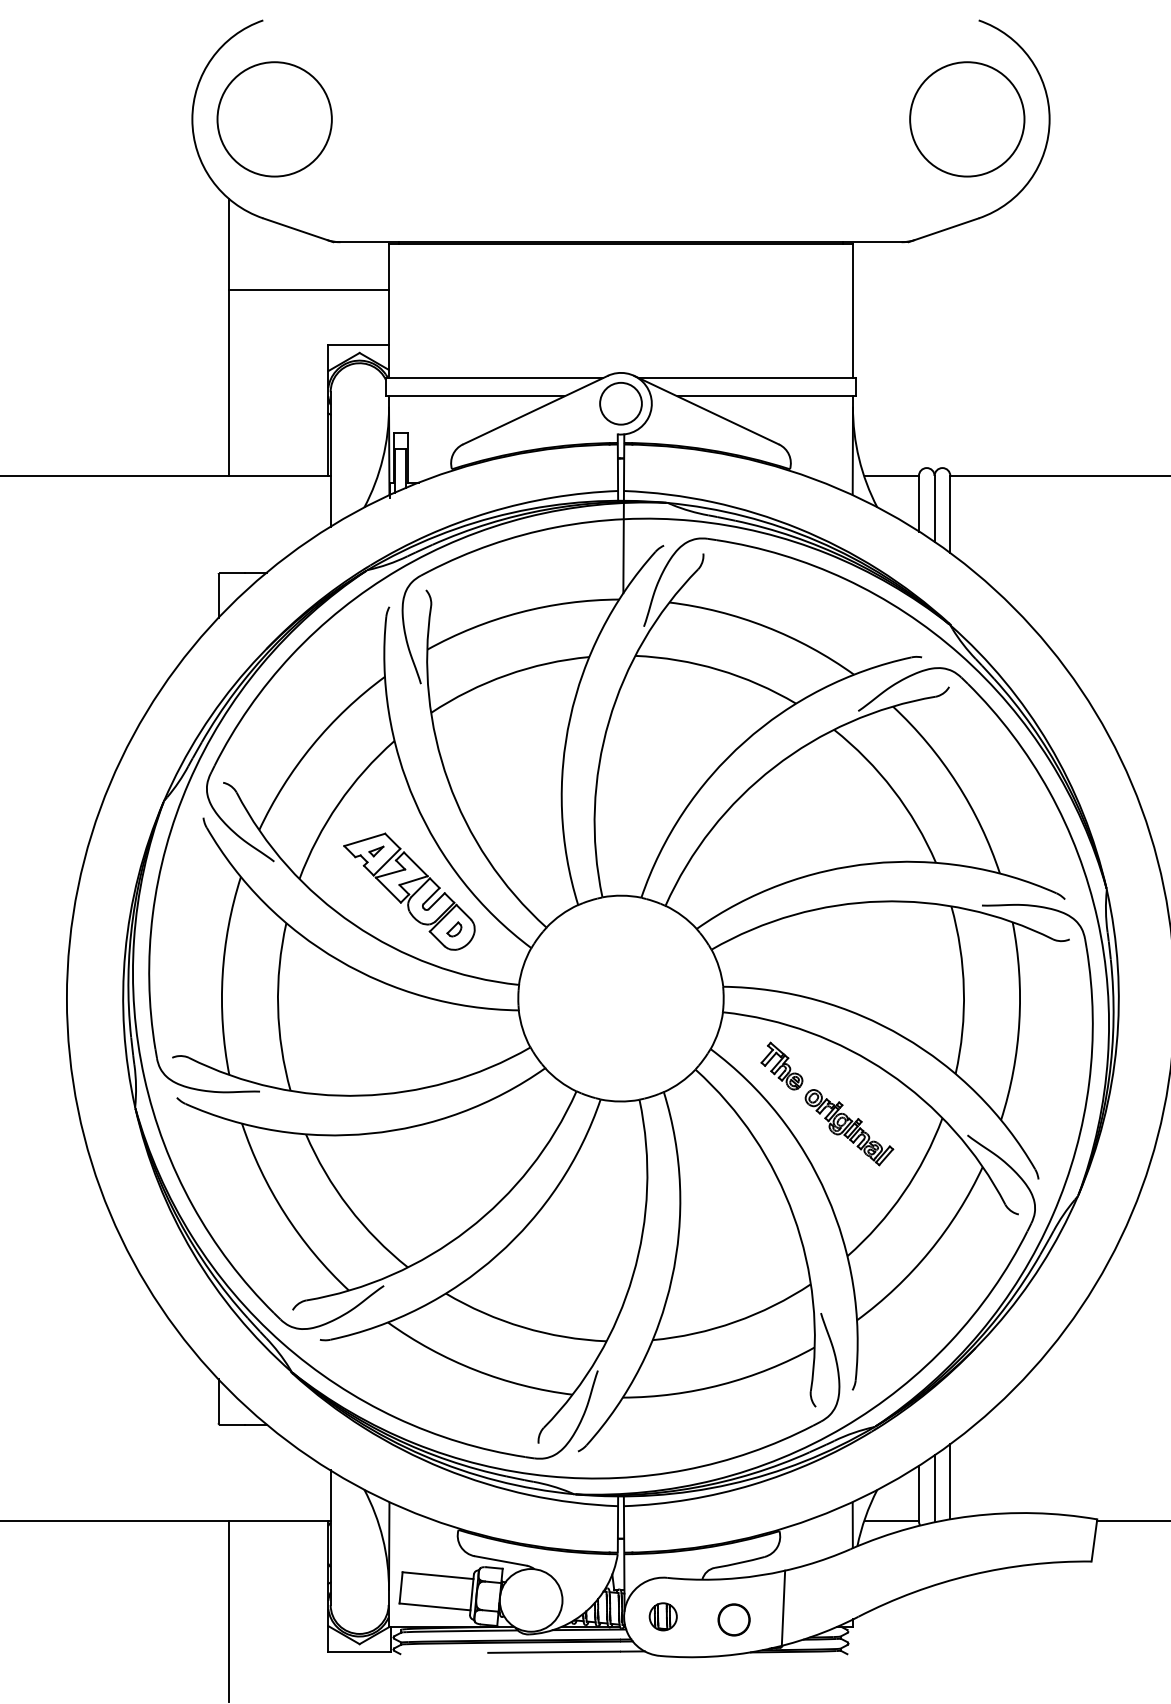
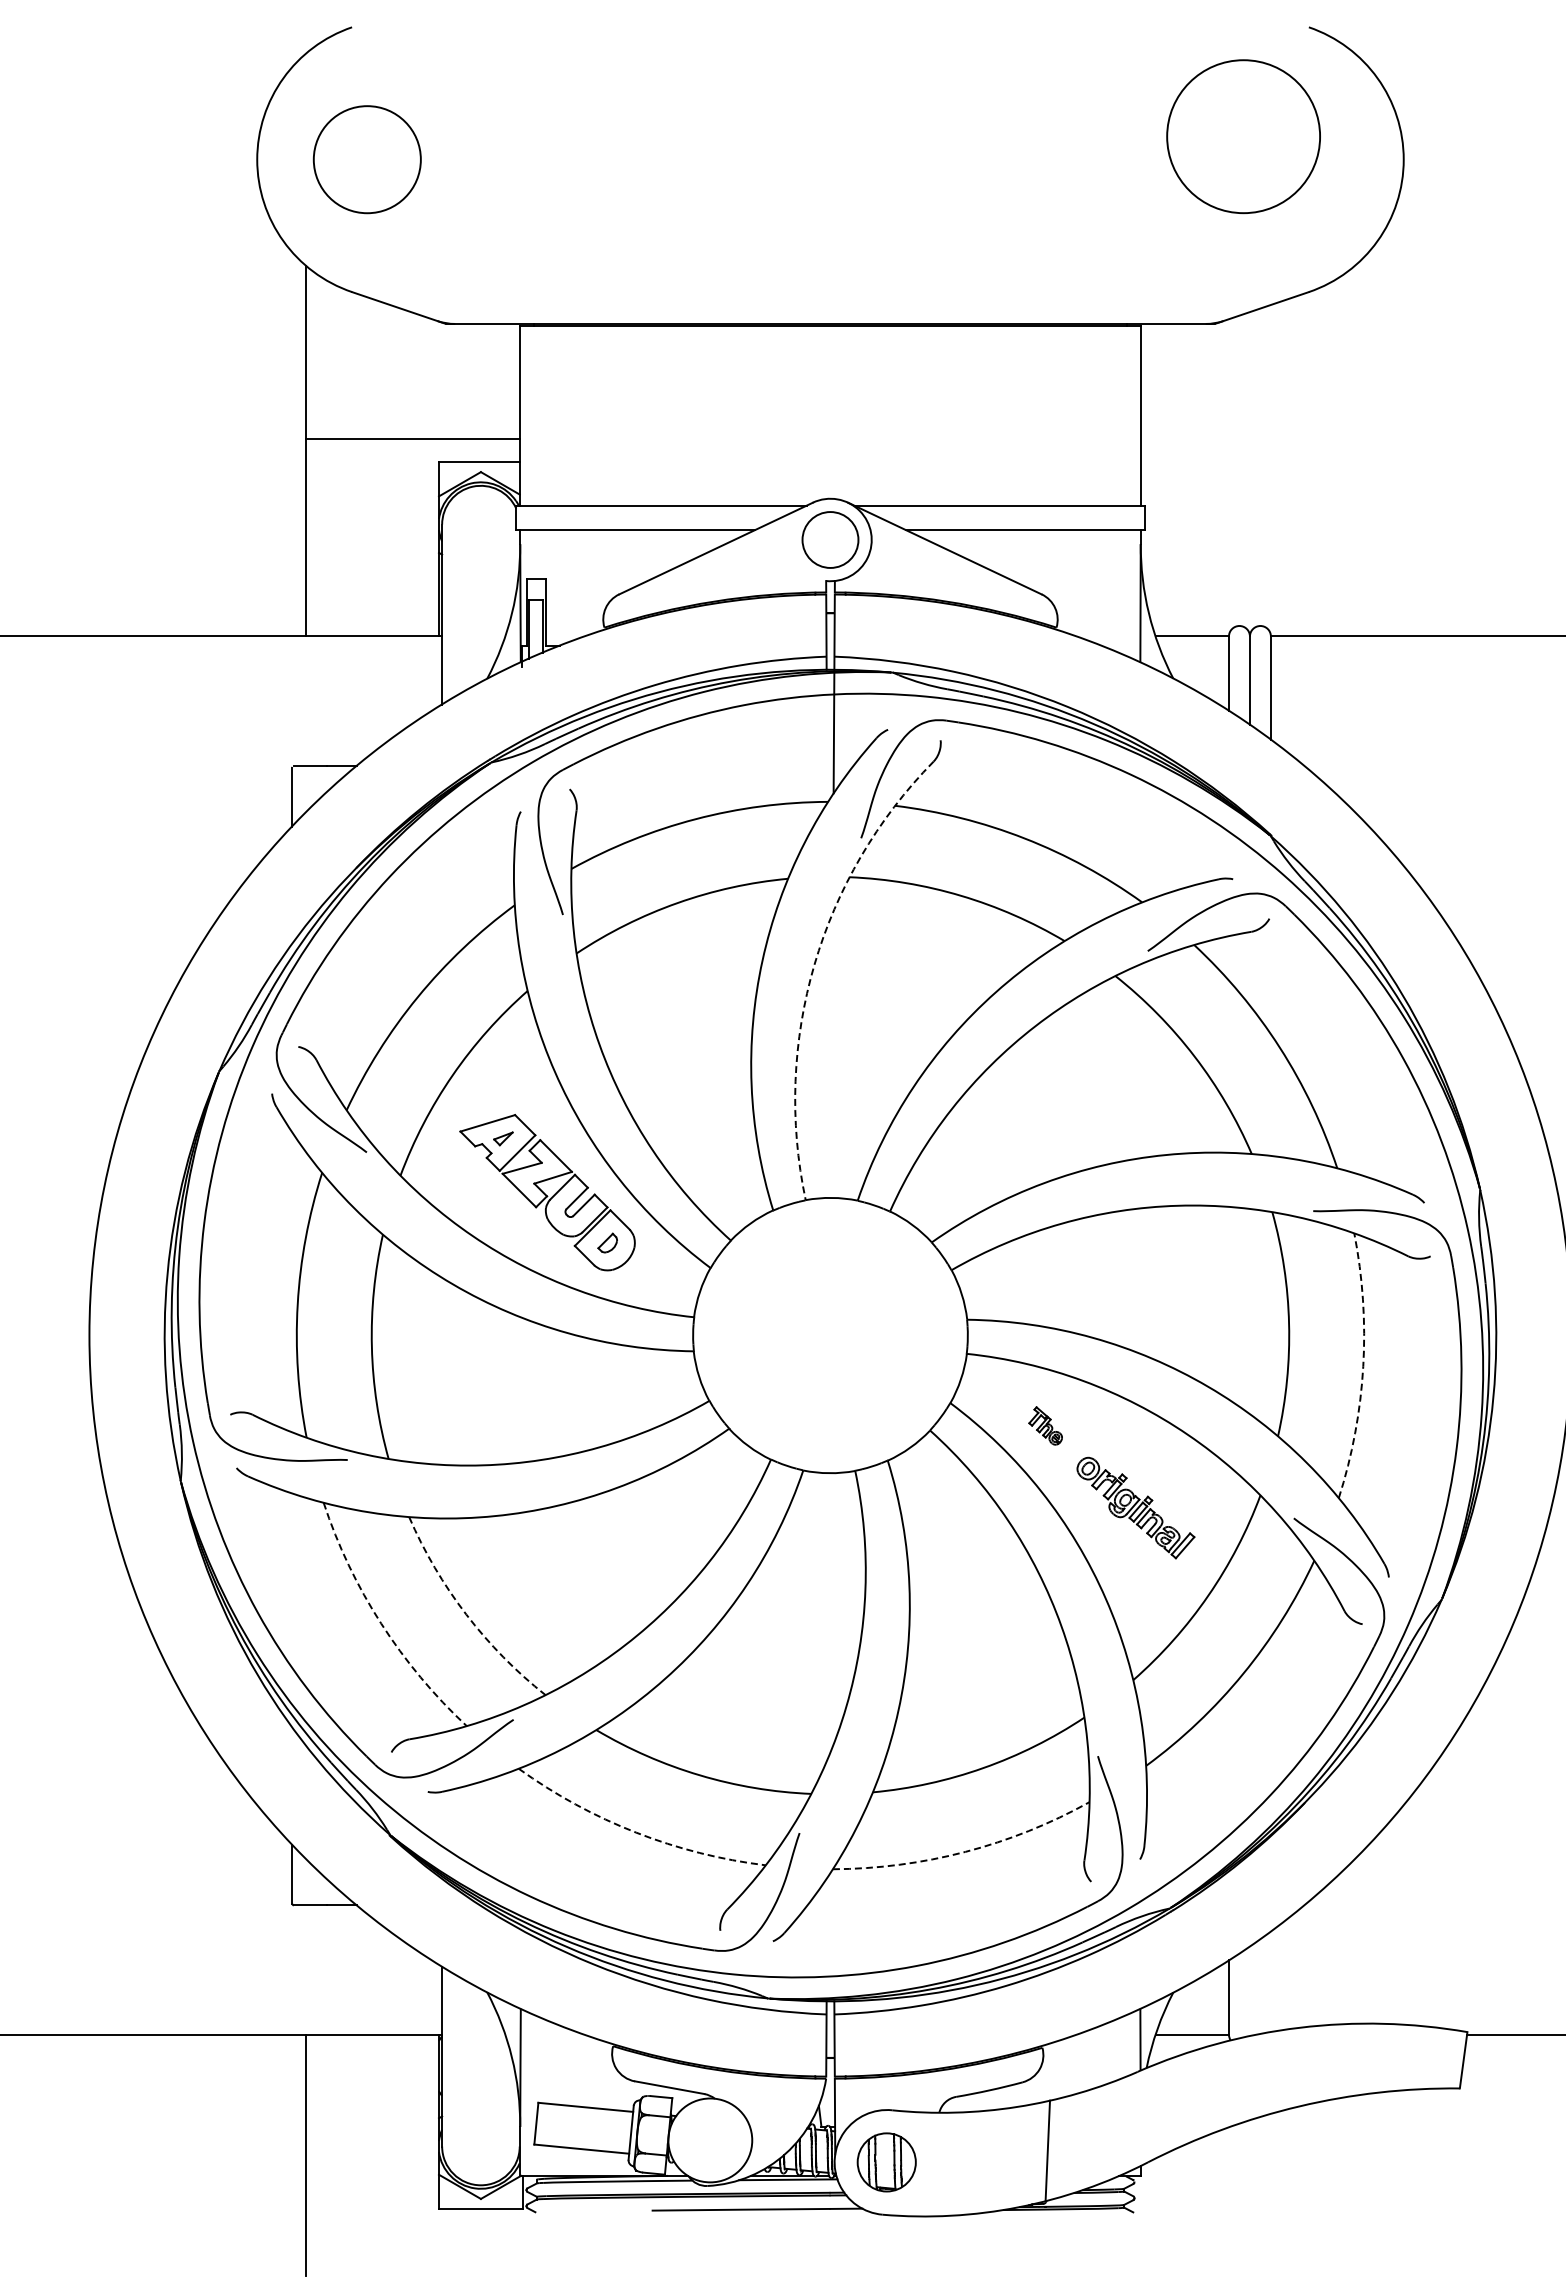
circle: (274, 119) -> (366, 159), size x0.7
circle: (967, 119) -> (1243, 136), moved
line: (308, 290) -> (412, 439), moved
arc: (609, 721) -> (814, 964), solid -> dashed
arc: (1019, 1021) -> (1363, 1366), solid -> dashed
part: (781, 1065) -> (1045, 1425), size x0.6
arc: (348, 1207) -> (466, 1614), solid -> dashed
arc: (285, 1213) -> (381, 1623), solid -> dashed
arc: (475, 1370) -> (636, 1832), solid -> dashed
arc: (721, 1384) -> (965, 1851), solid -> dashed
line: (950, 1481) -> (1270, 1981), removed
line: (934, 1488) -> (1249, 1990), removed
part: (663, 1616) -> (887, 2162), size x1.6
part: (733, 1619) -> (981, 2166), removed

